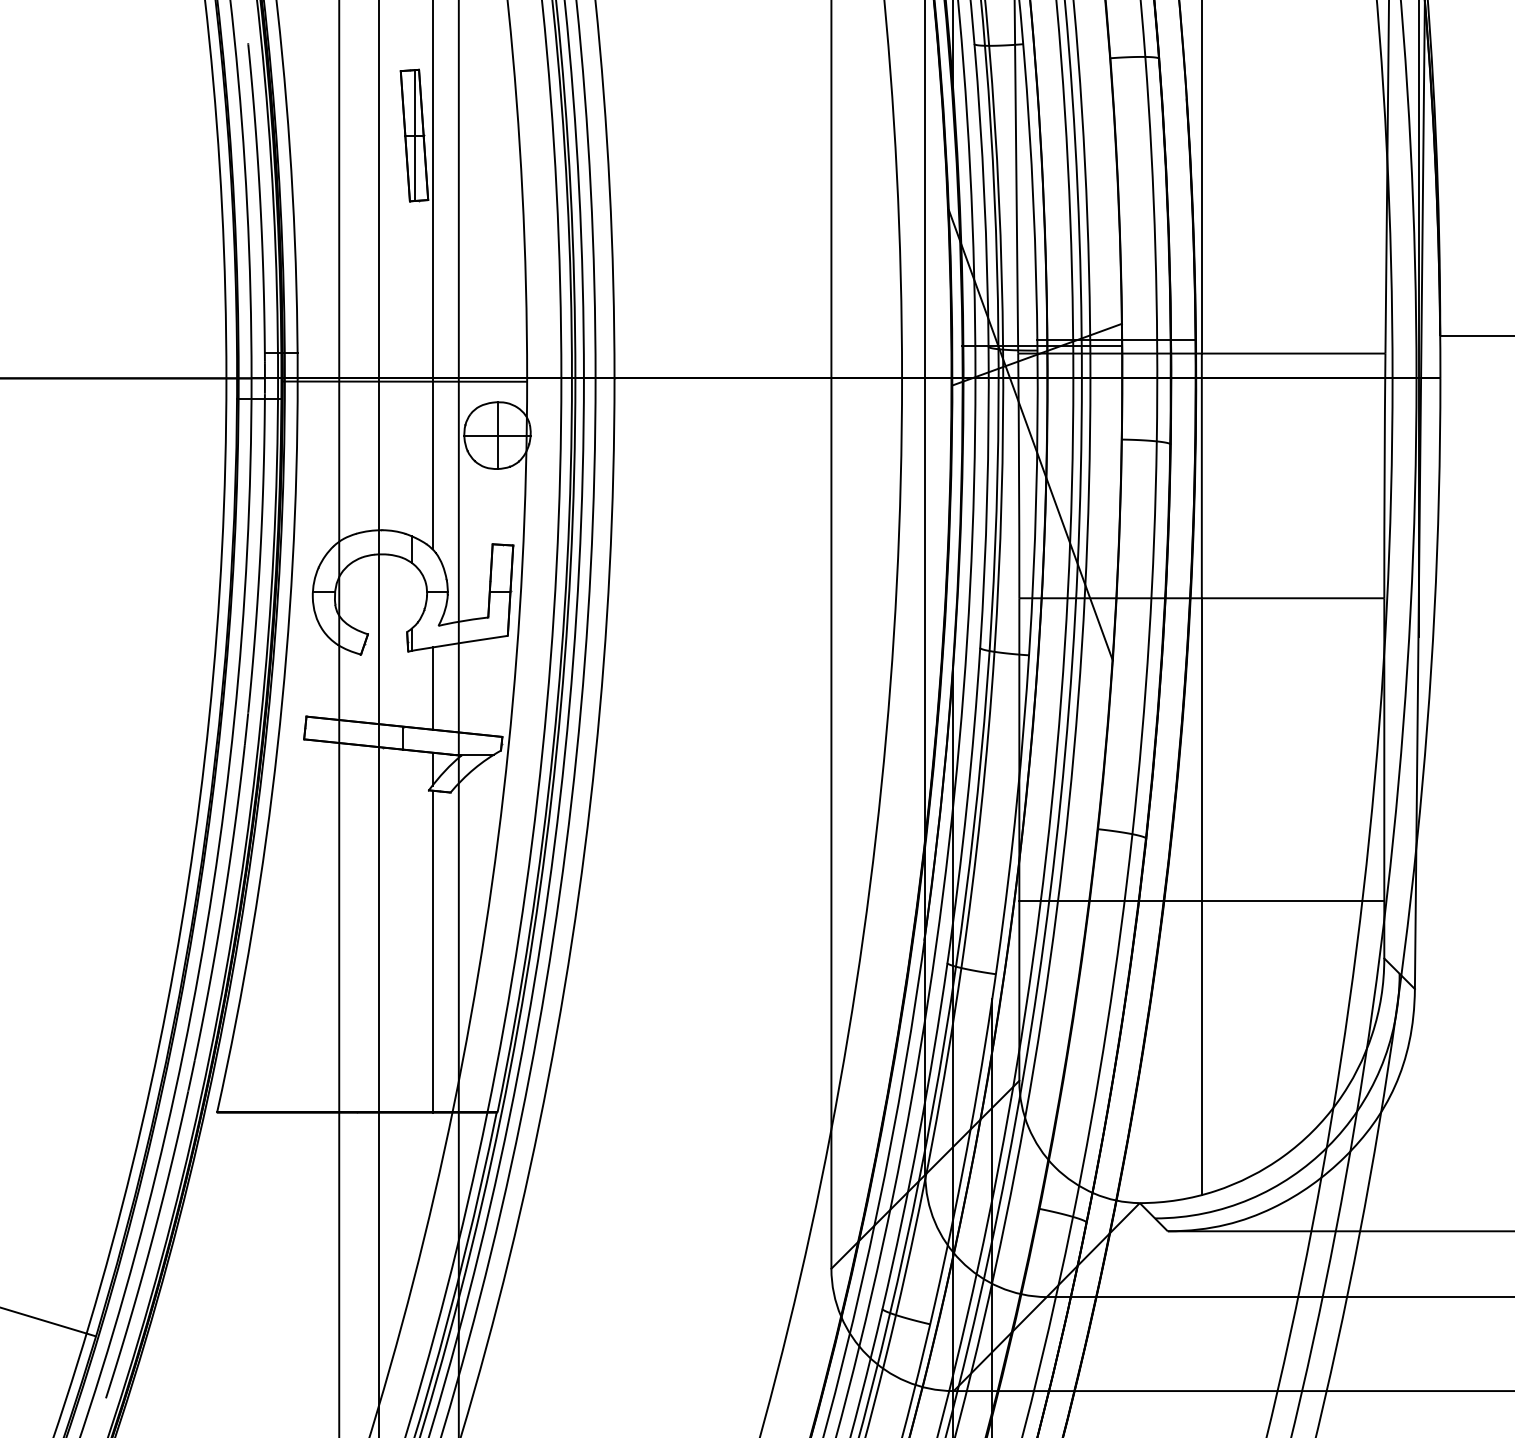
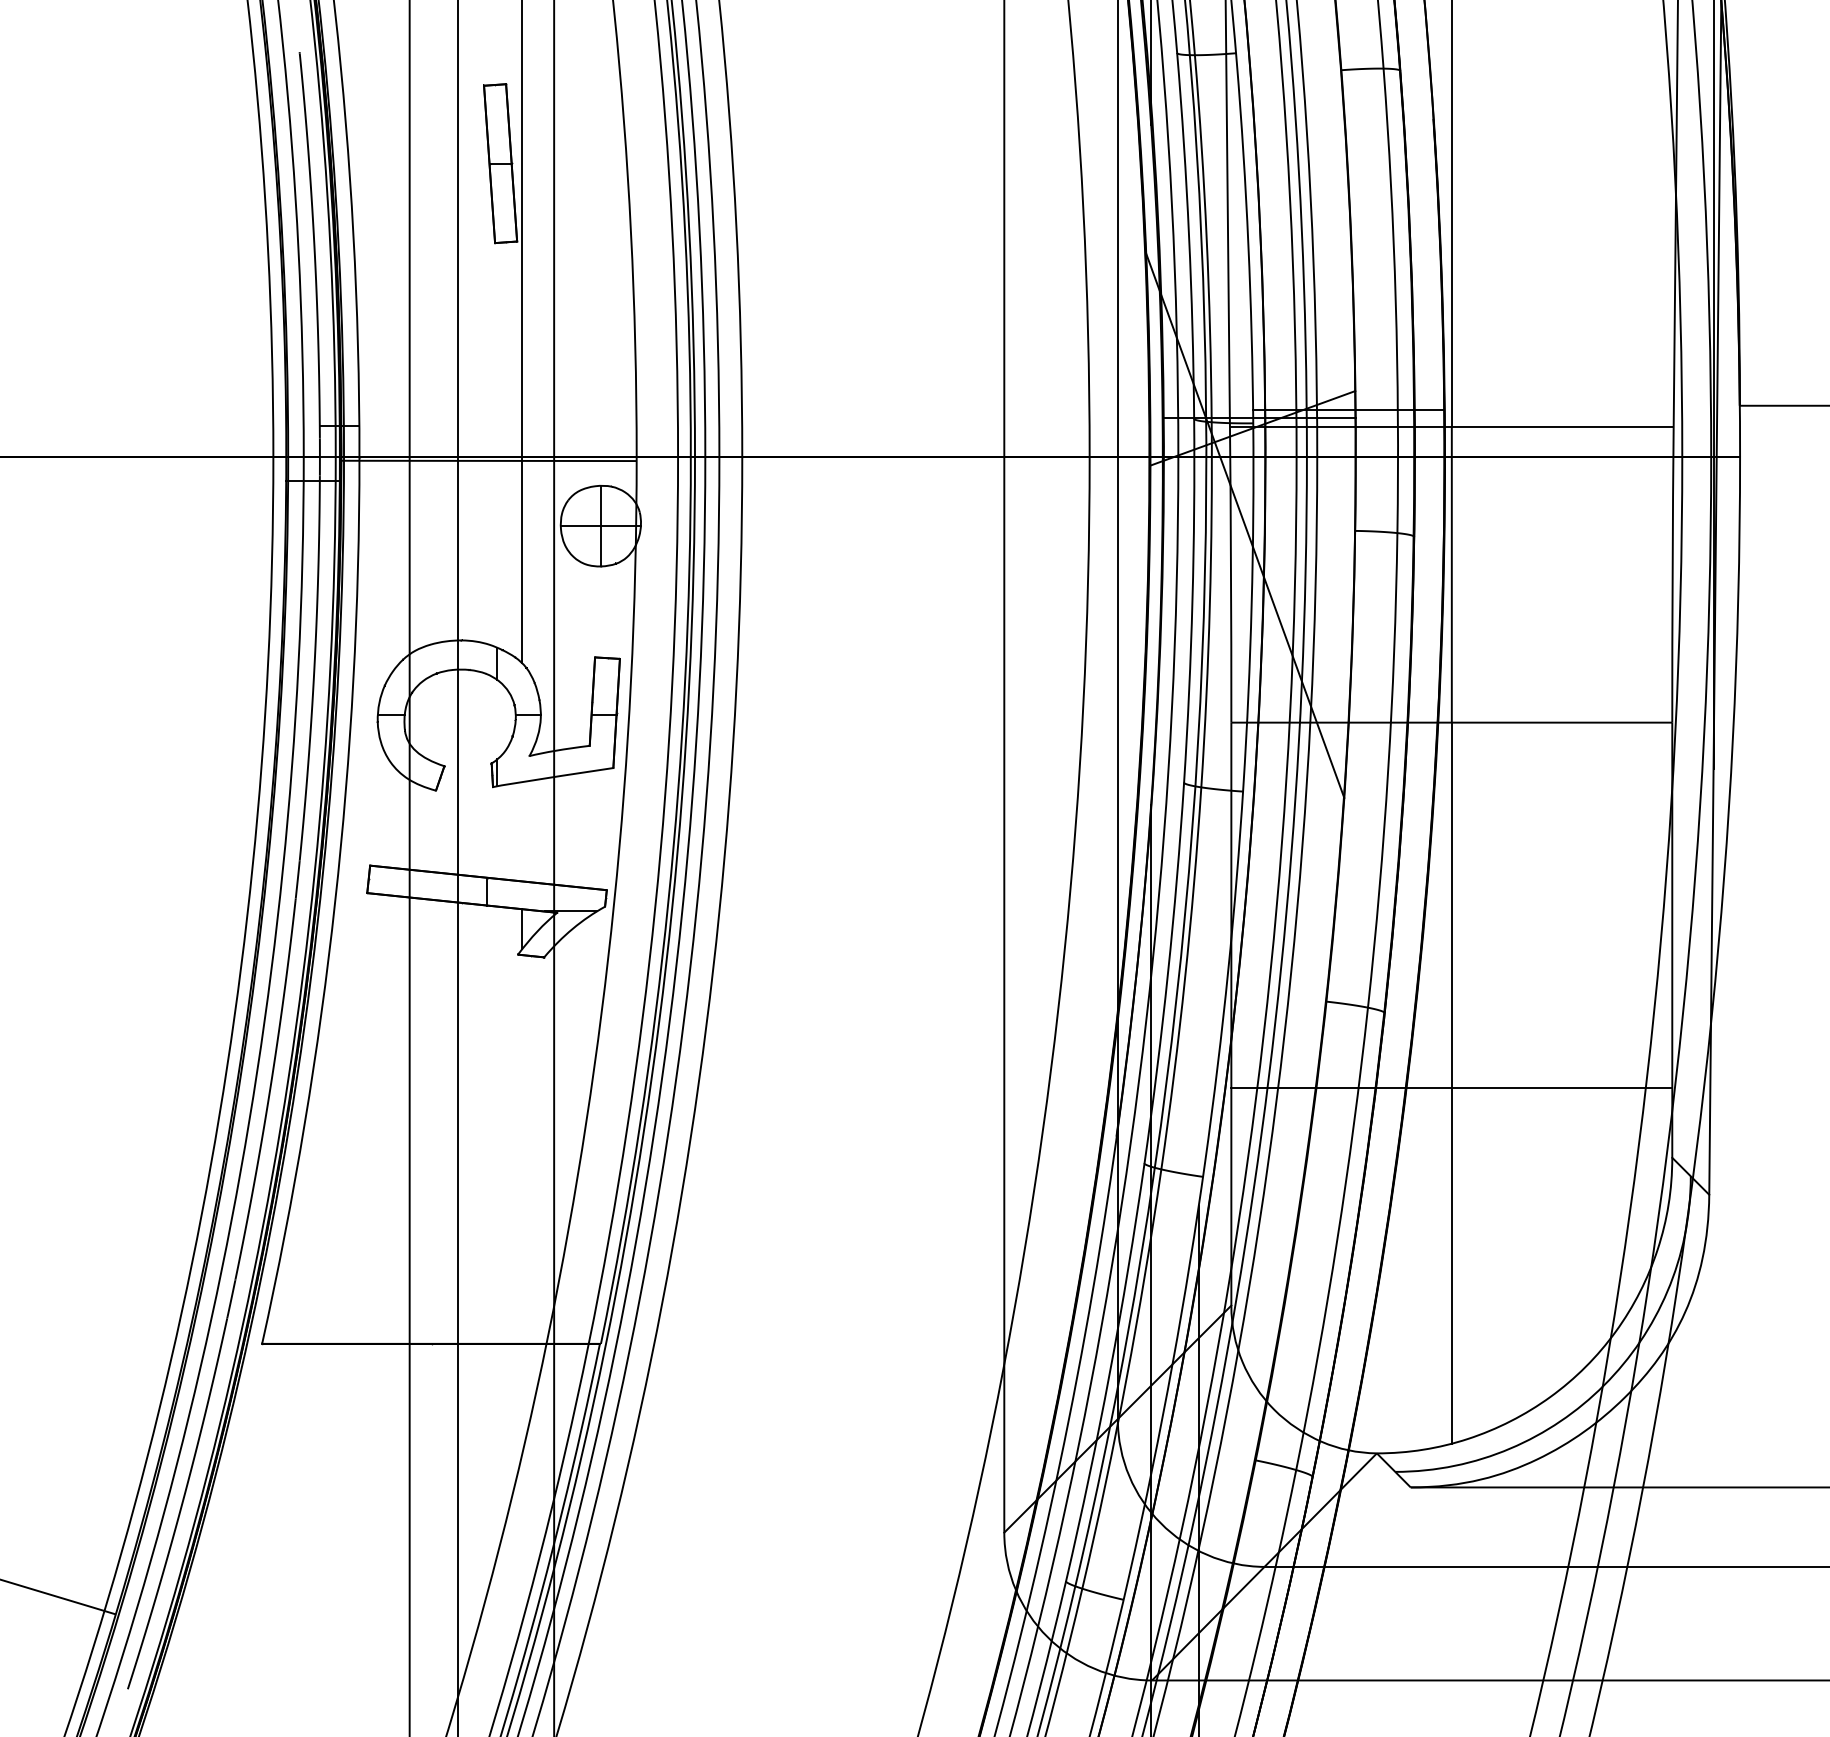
line: (414, 135) -> (500, 163), removed
line: (432, 688) -> (522, 831), removed
line: (432, 951) -> (522, 1149), removed

